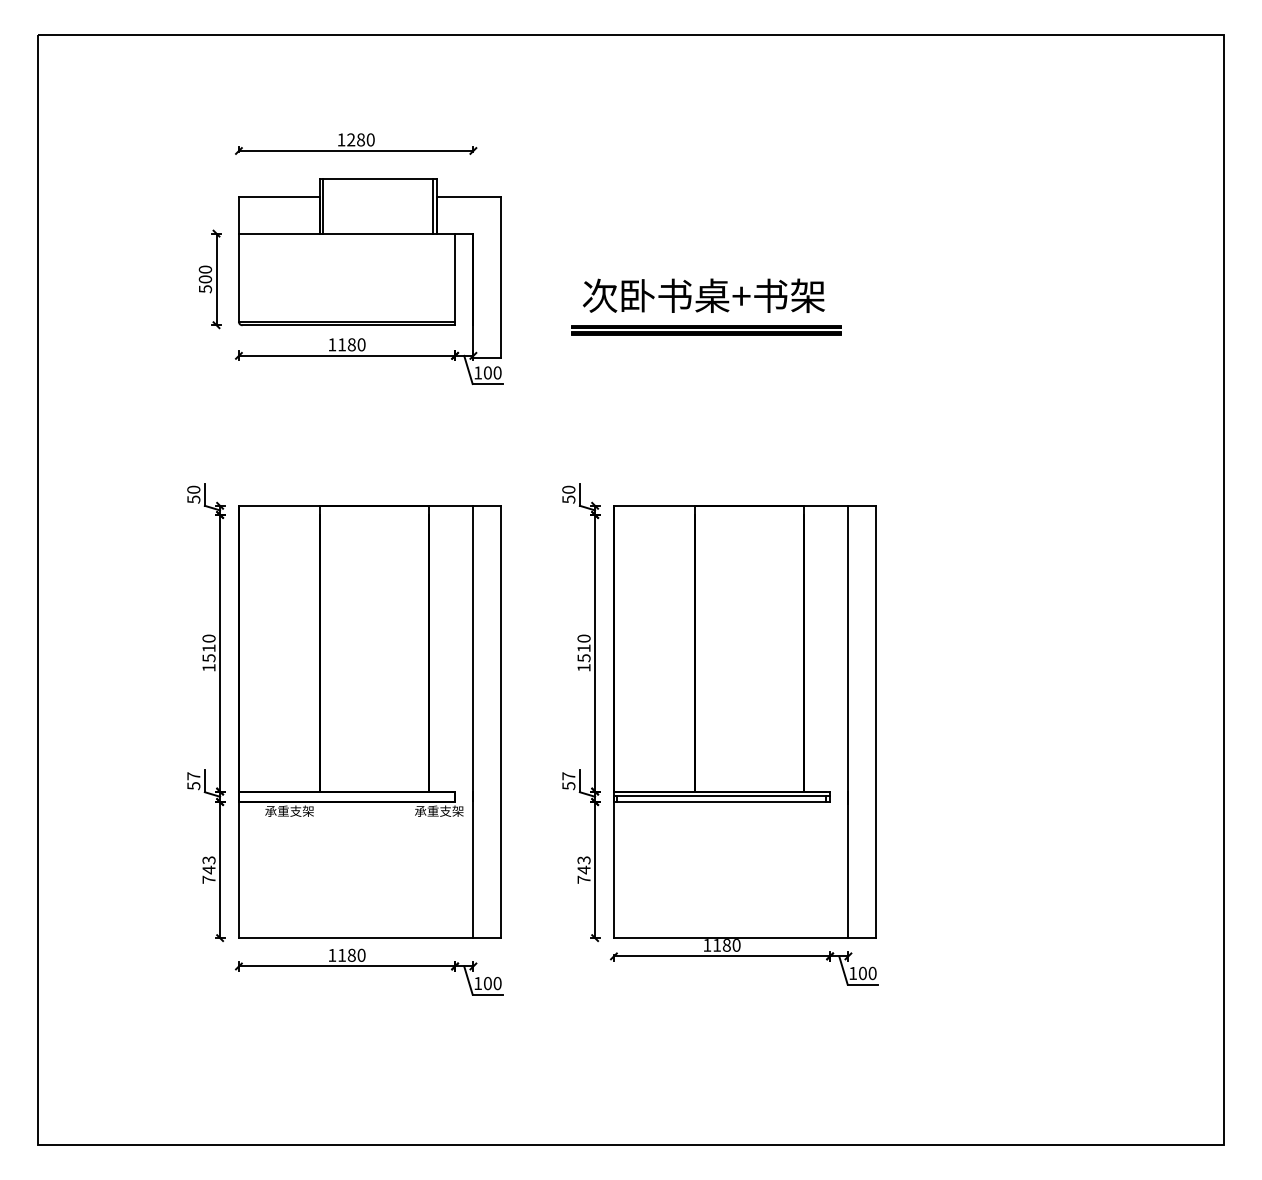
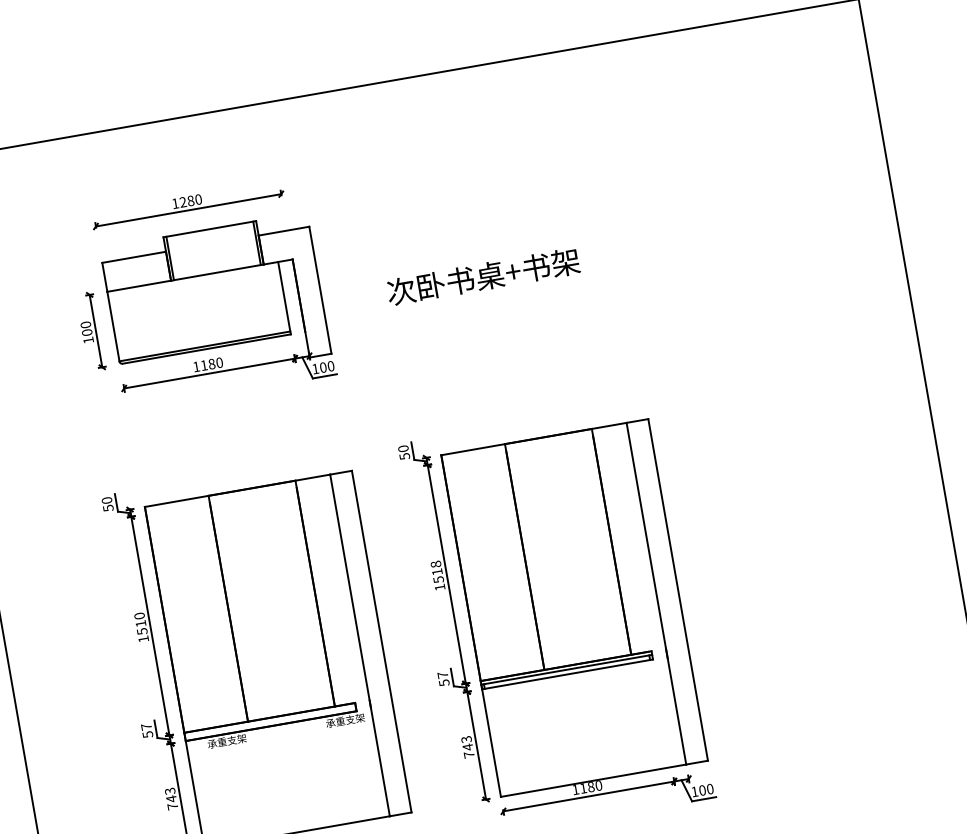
text: (205, 289) -> (88, 340), 500 -> 100
part: (706, 330) -> (490, 303), removed
text: (584, 638) -> (436, 564), 1510 -> 1518

